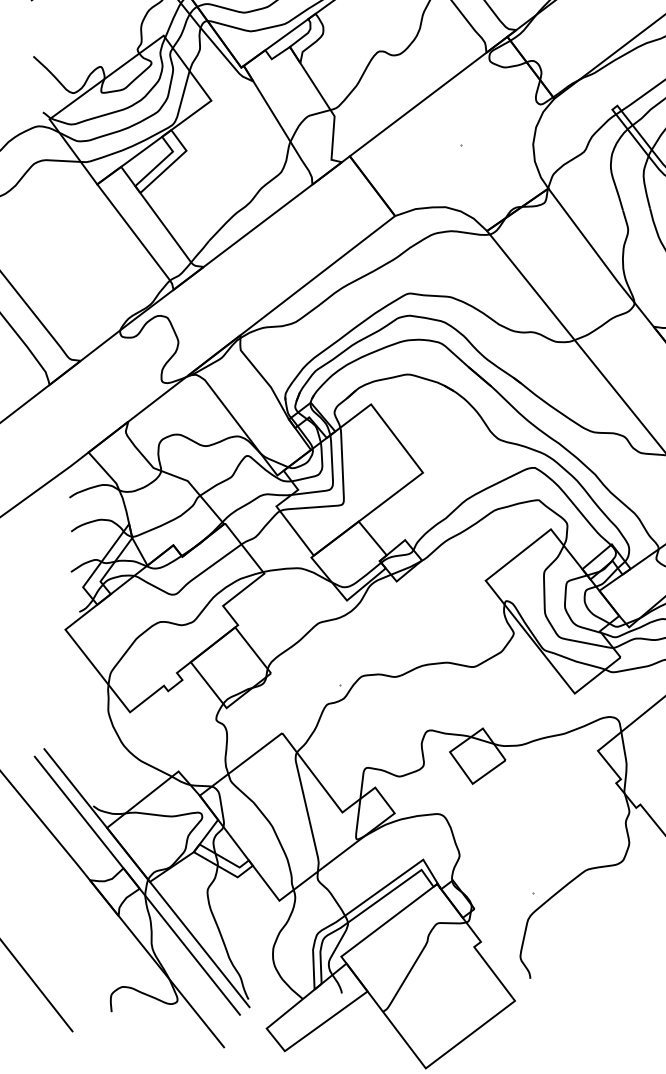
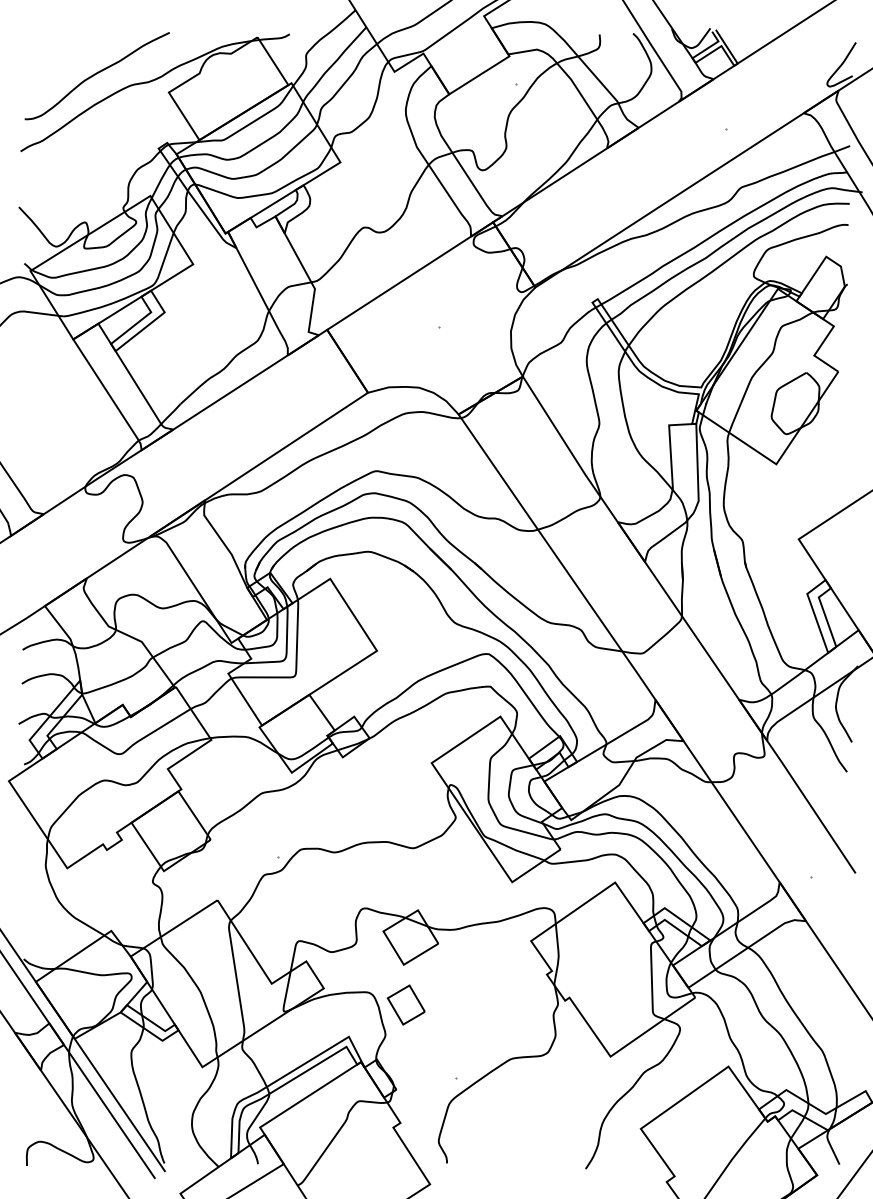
part: (477, 823) -> (405, 1004), added

